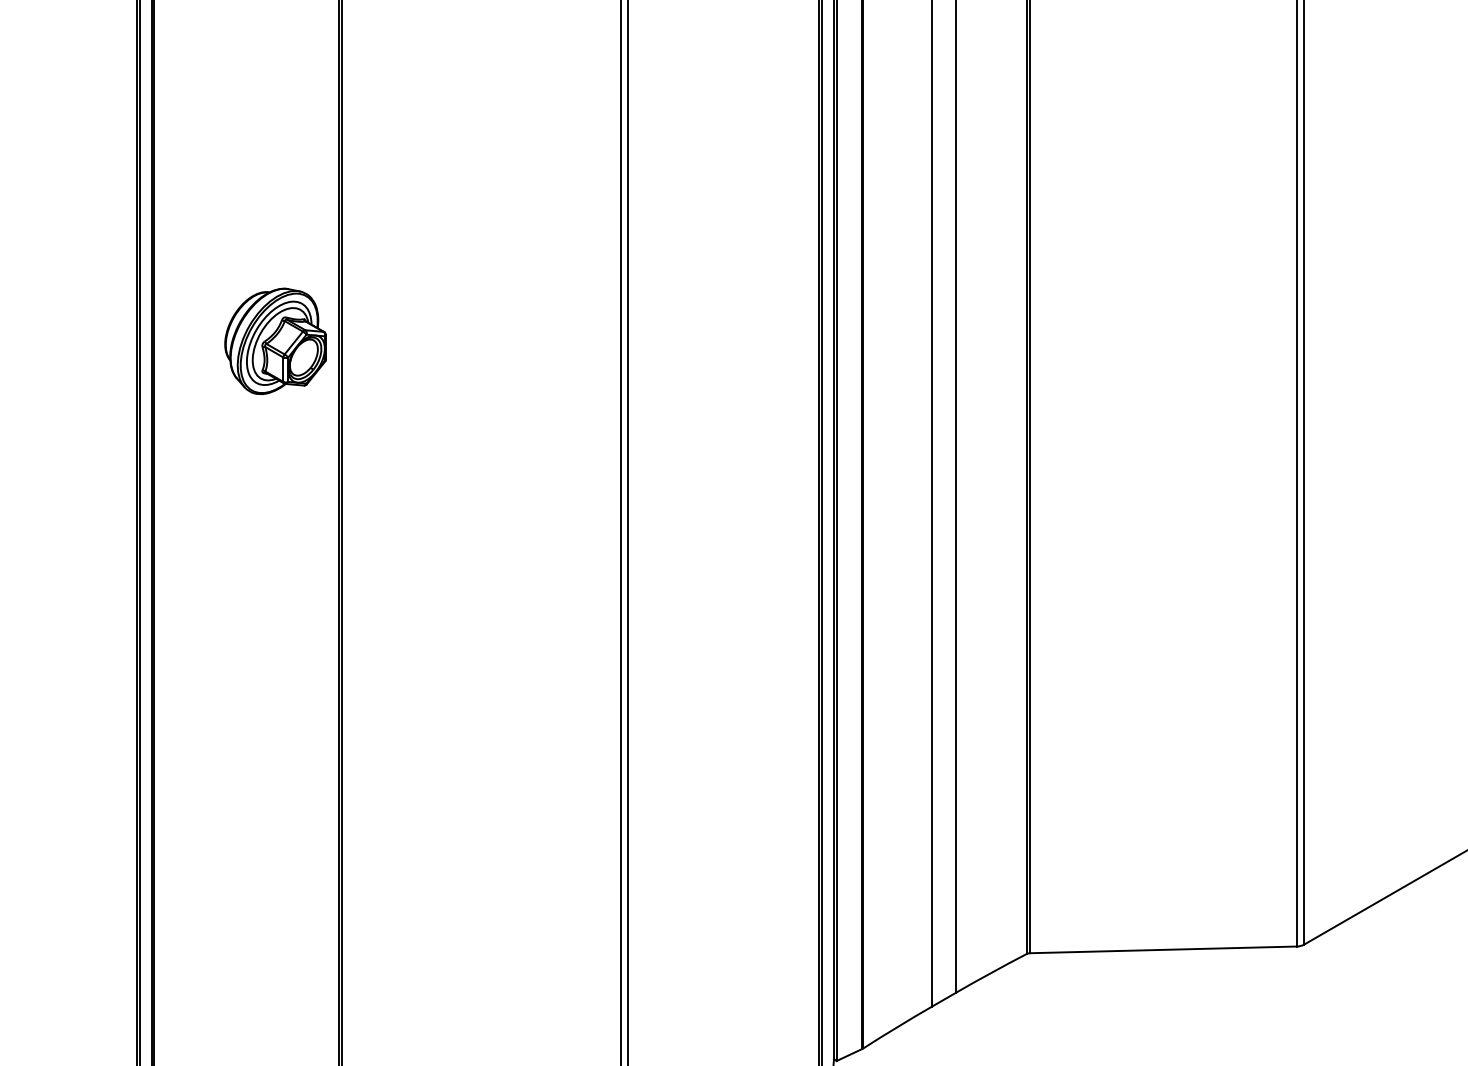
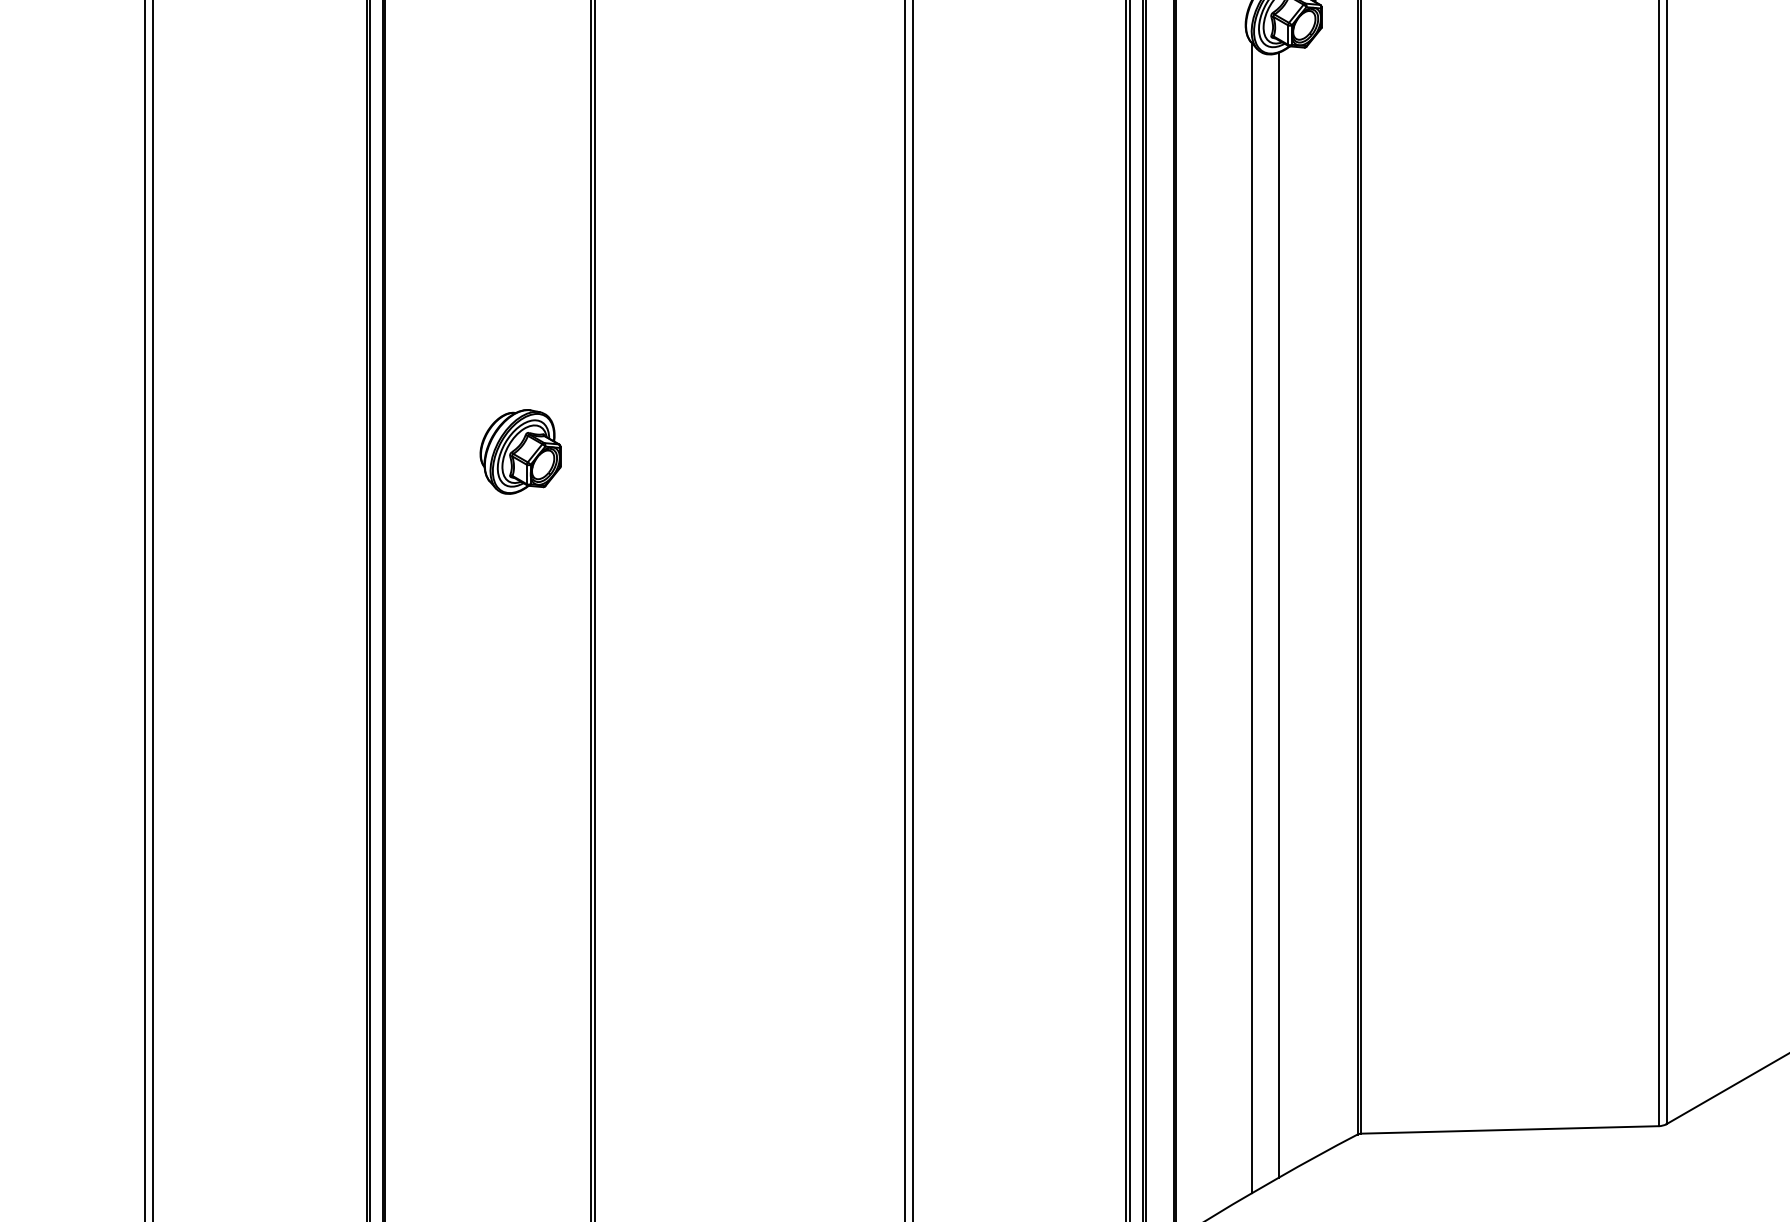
part: (275, 340) -> (520, 451), size x0.71

